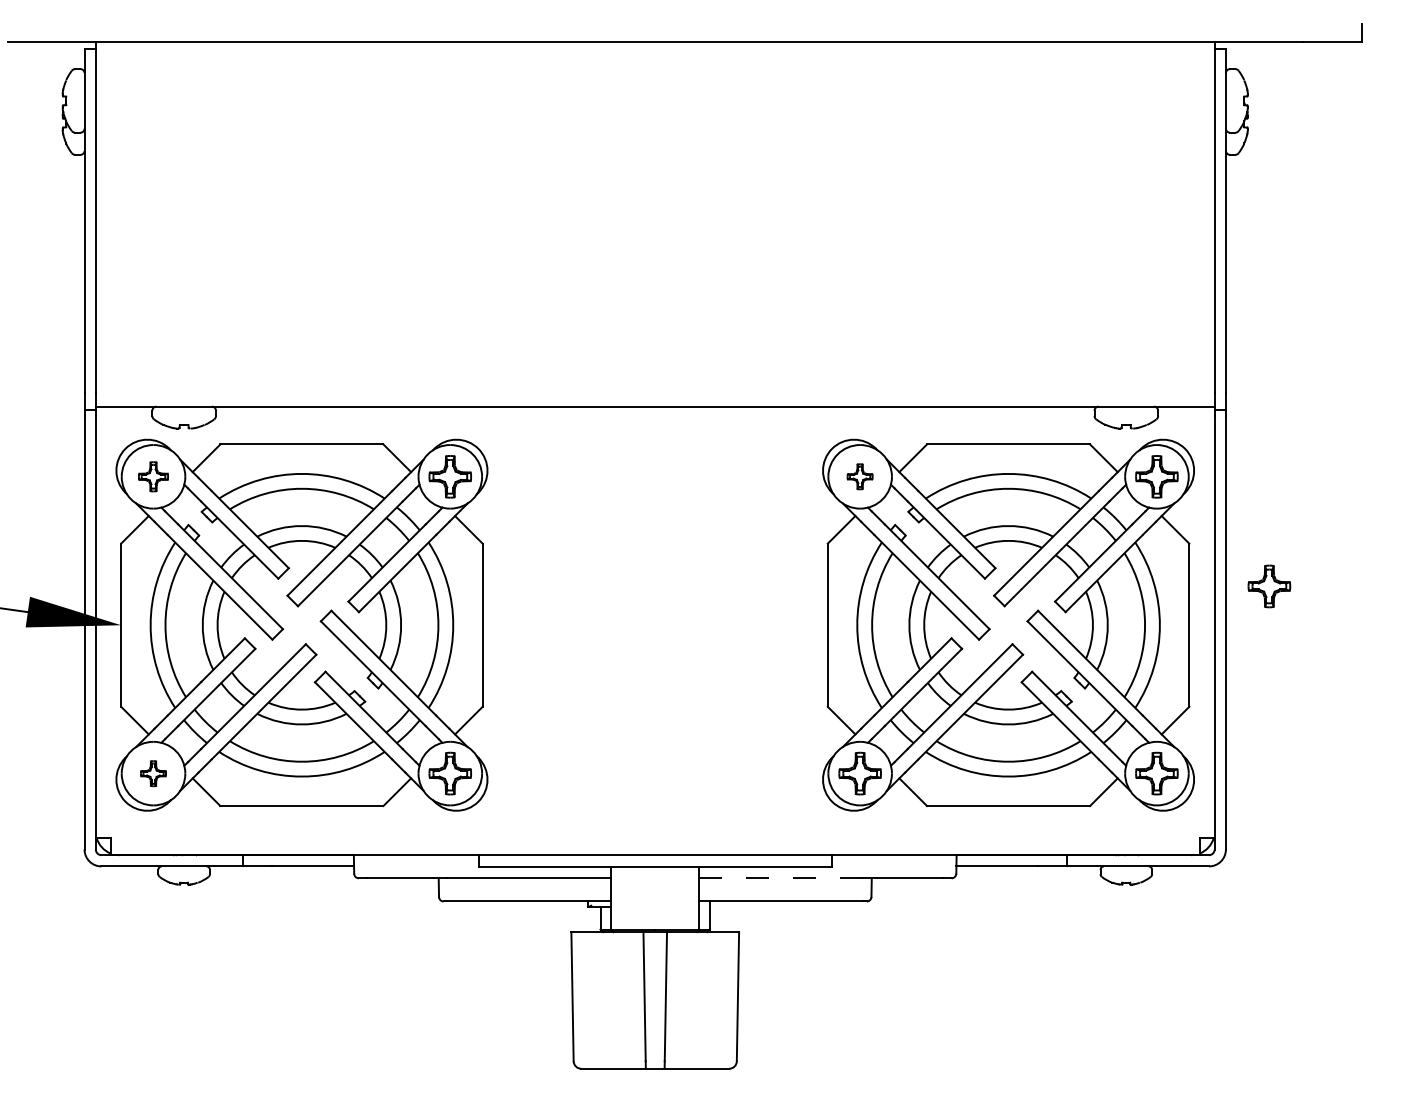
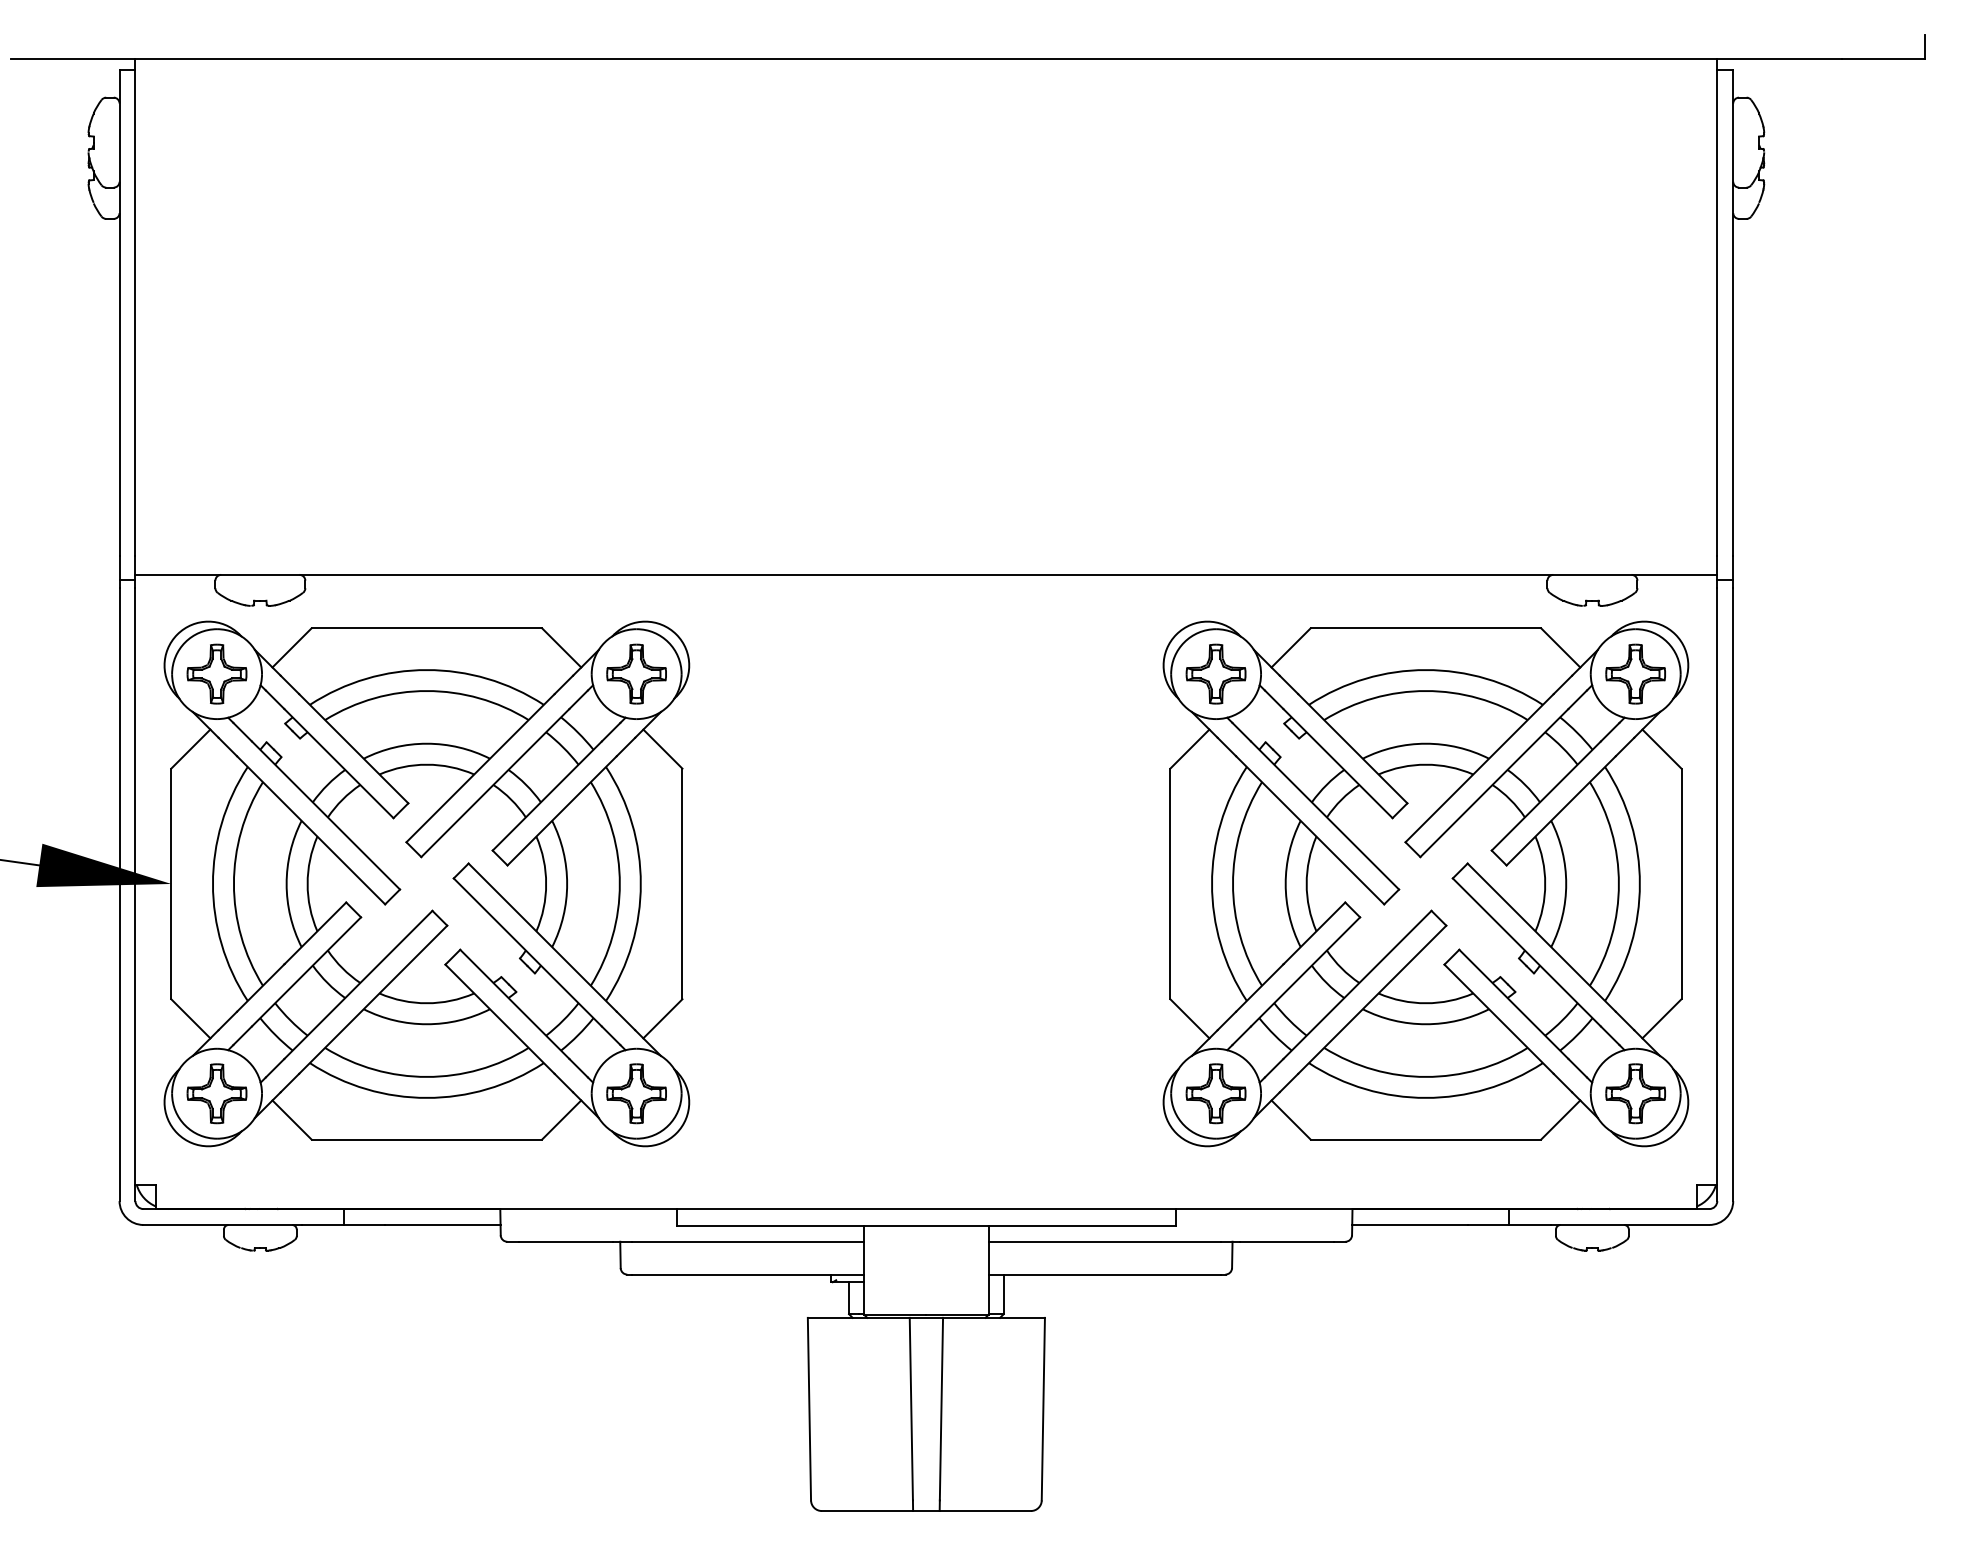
part: (153, 476) -> (216, 673), size x1.43
part: (859, 476) -> (1215, 673), size x1.67
part: (1269, 586) -> (1794, 828), removed
part: (153, 773) -> (216, 1093), size x1.67
line: (781, 878) -> (1104, 1241), dashed -> solid

